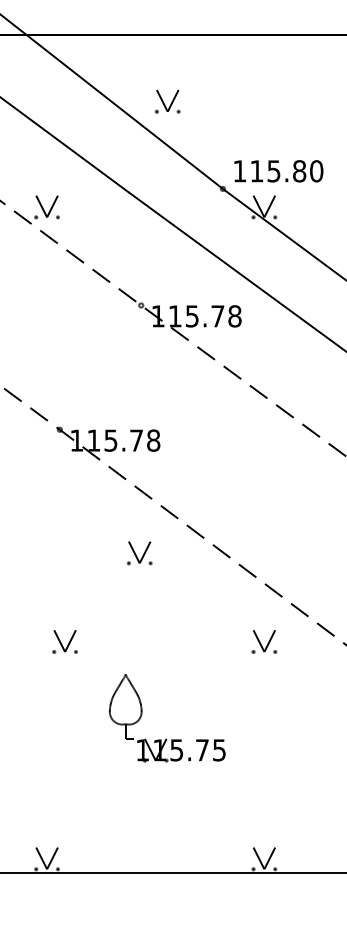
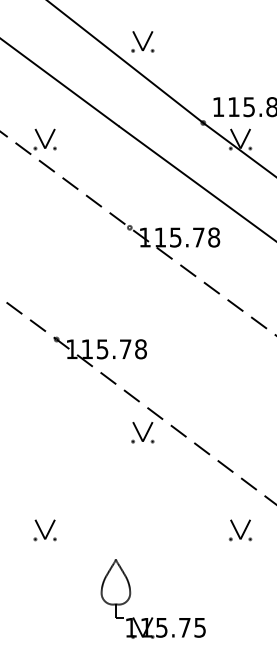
part: (167, 101) -> (142, 41), moved
part: (139, 553) -> (142, 432), moved
part: (64, 641) -> (44, 529), moved

